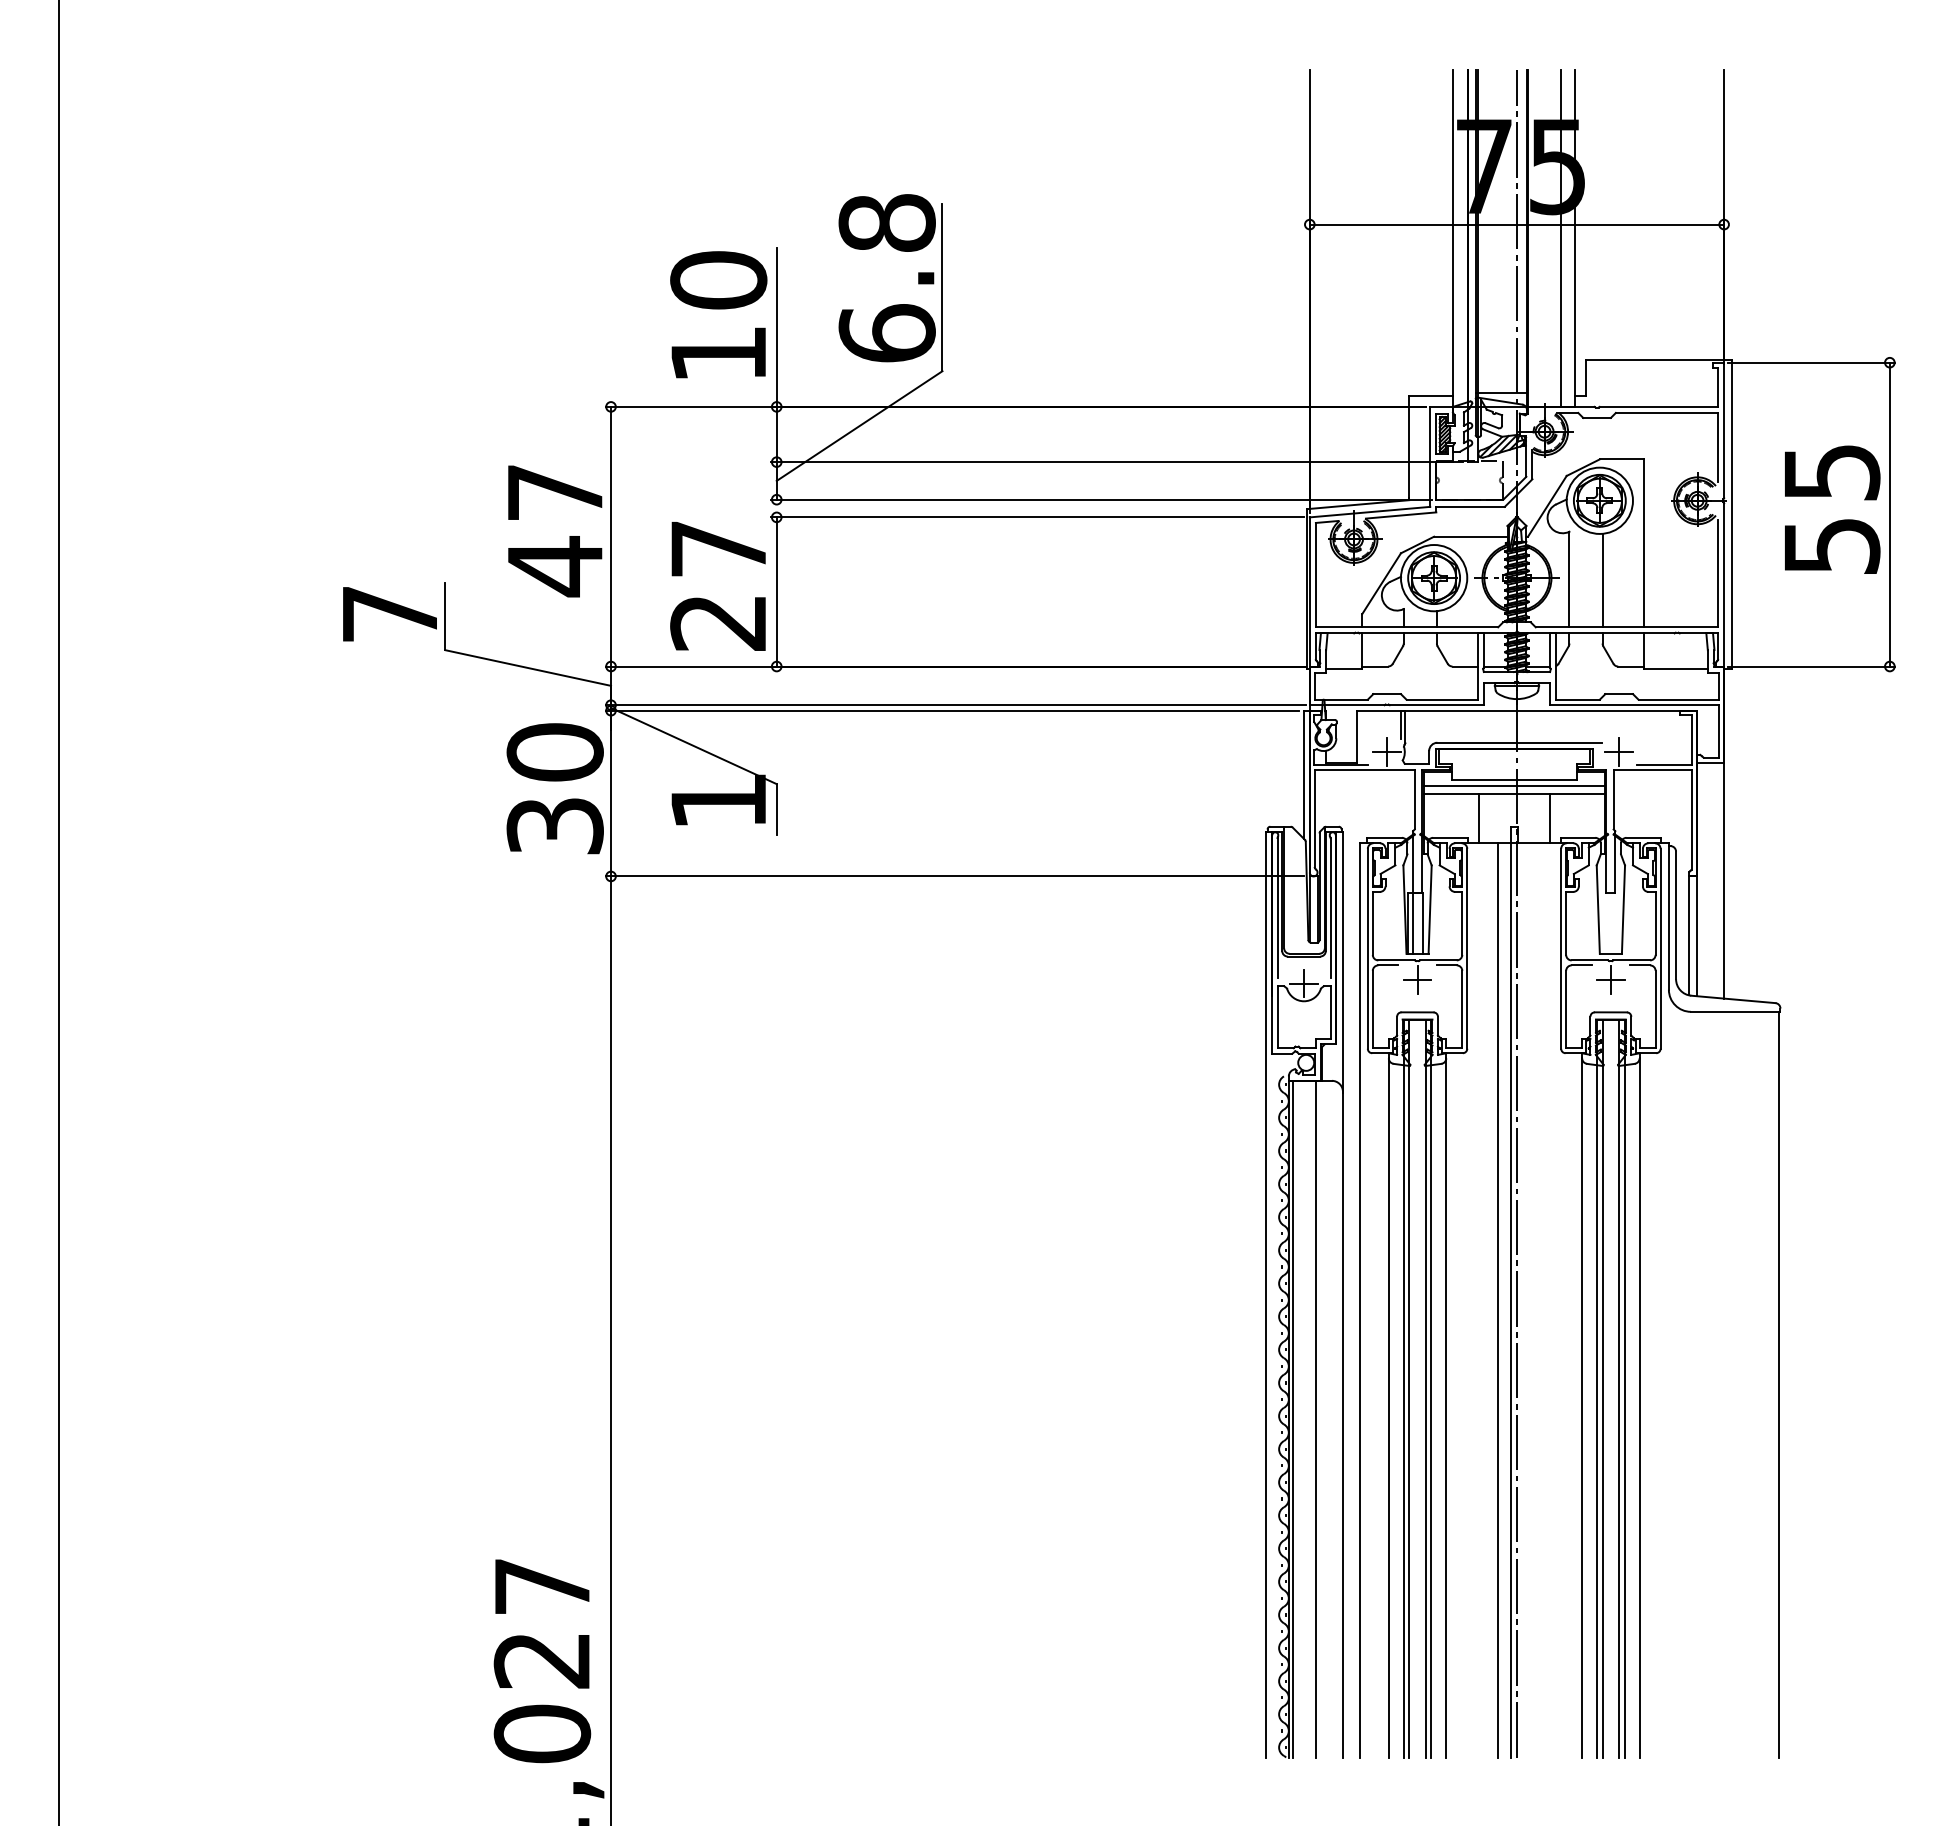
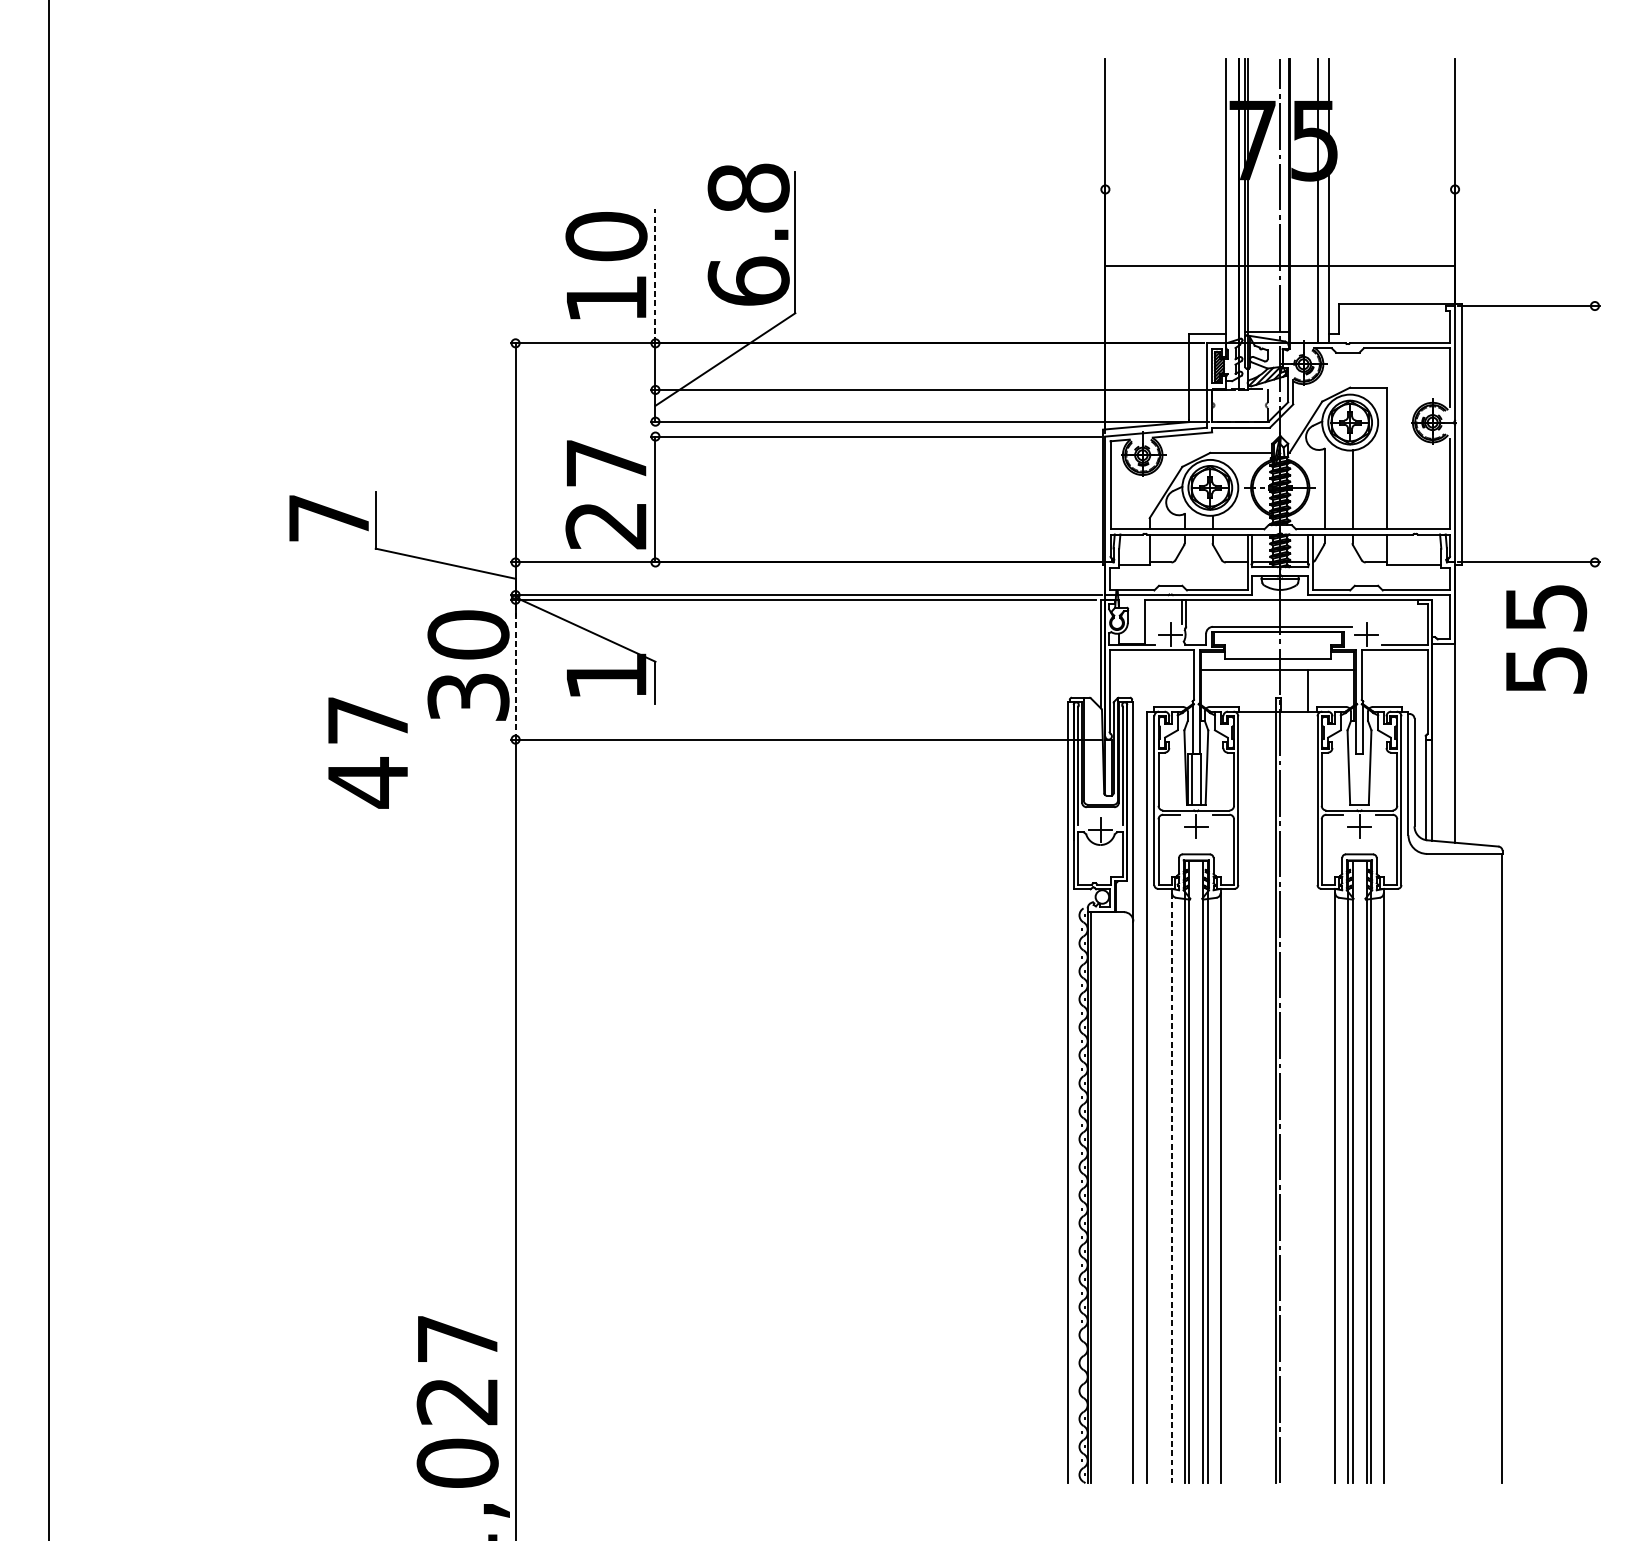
line: (1516, 224) -> (1279, 266), moved
line: (776, 326) -> (655, 275), solid -> dashed
text: (1832, 509) -> (1546, 639), moved
line: (1889, 514) -> (1594, 434), removed
text: (555, 531) -> (368, 753), moved
line: (1513, 785) -> (1277, 662), removed
line: (611, 793) -> (516, 669), solid -> dashed
line: (1478, 818) -> (1247, 690), removed
line: (1497, 1300) -> (1263, 1097), removed
line: (1388, 1407) -> (1171, 1187), solid -> dashed
line: (1316, 1418) -> (1111, 1197), removed

